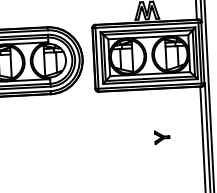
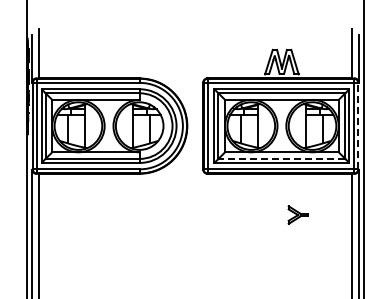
line: (203, 52) -> (358, 125), solid -> dashed
line: (150, 78) -> (281, 158), solid -> dashed
part: (161, 137) -> (297, 214), moved

